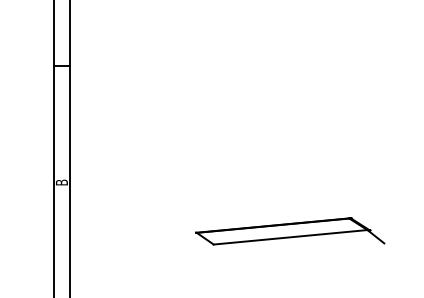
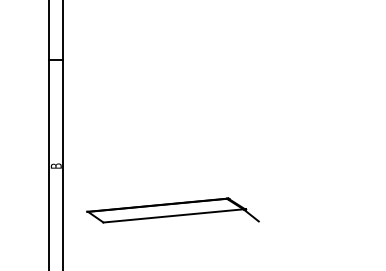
part: (290, 231) -> (173, 210), moved

